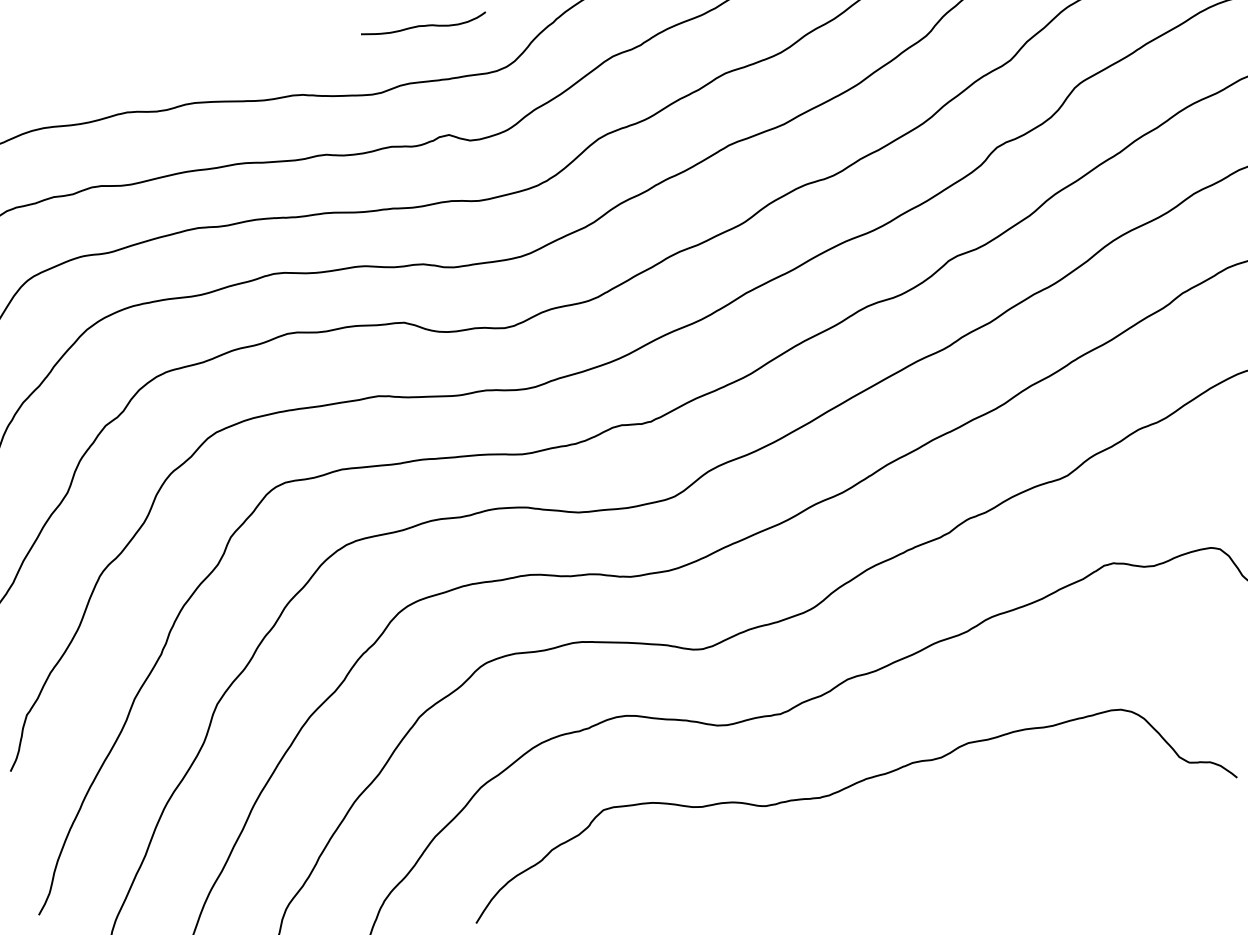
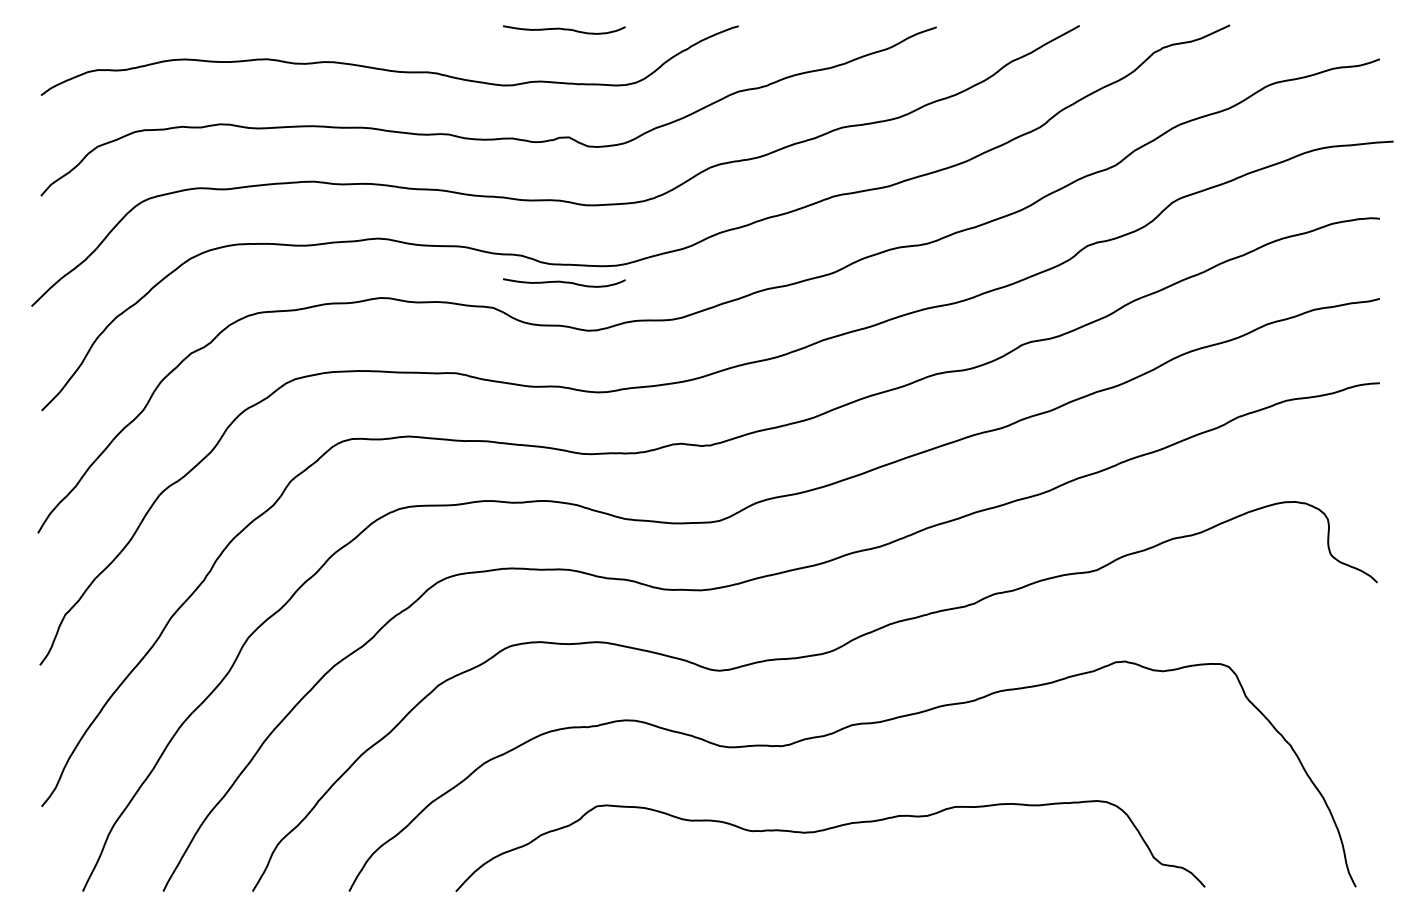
curve: (471, 283) -> (564, 282), added

